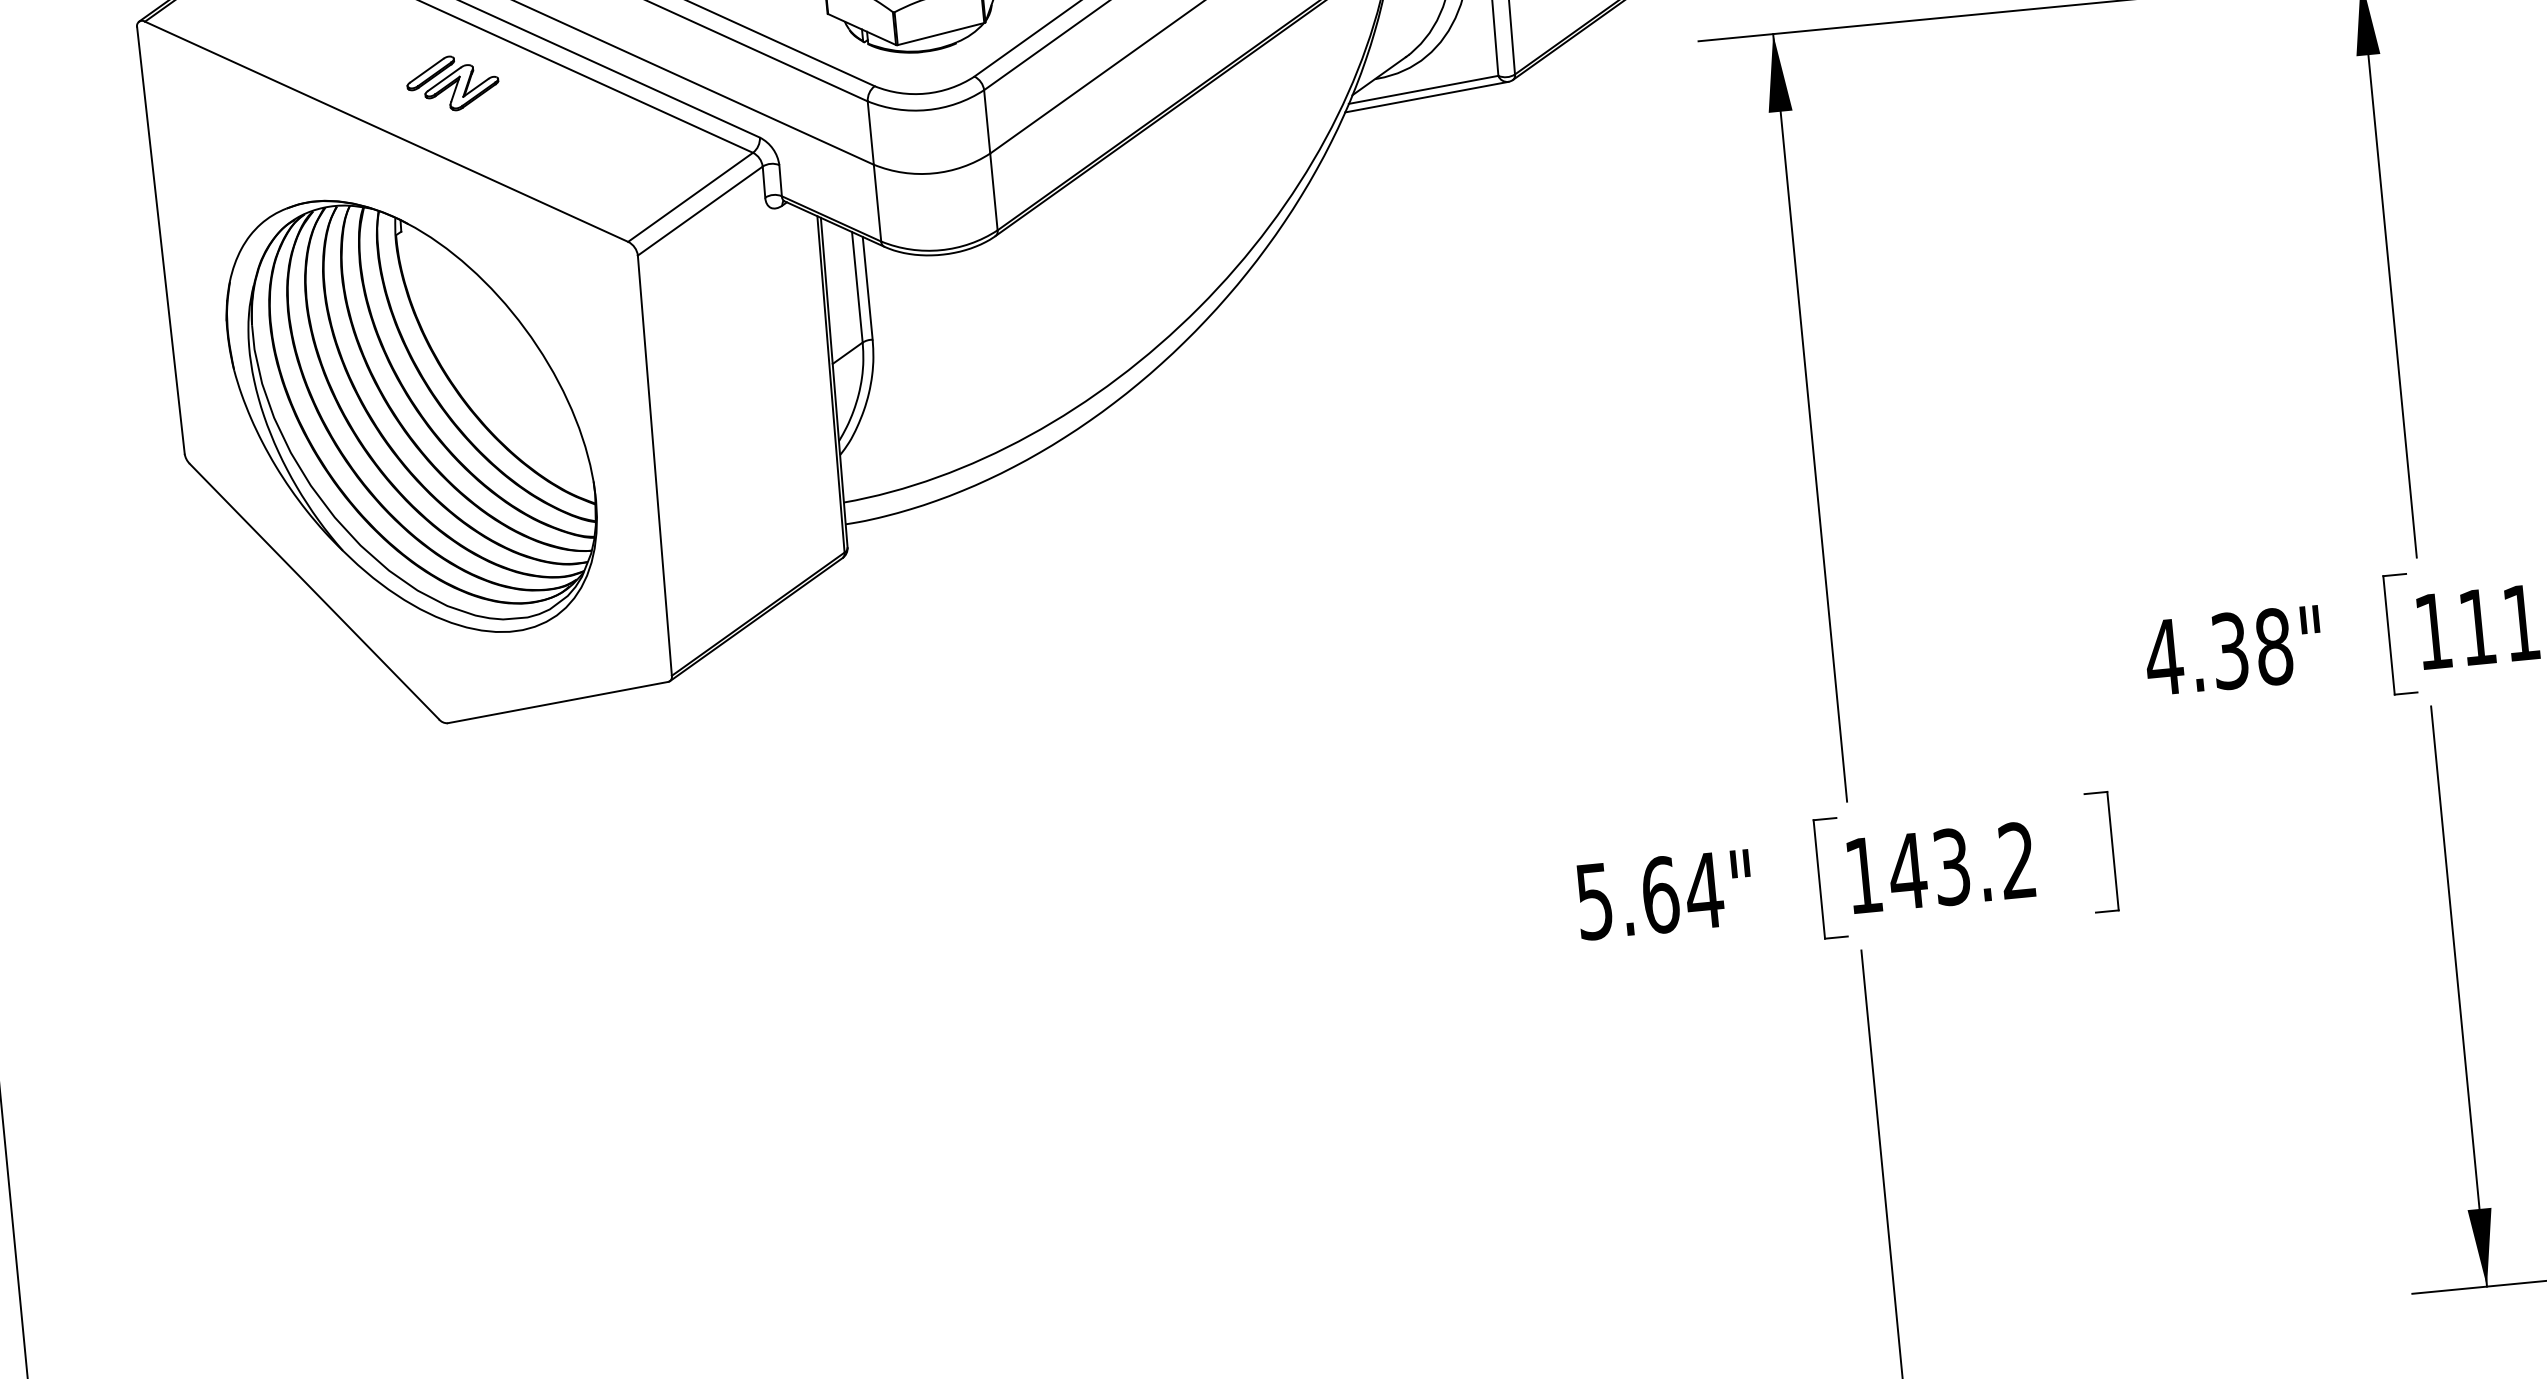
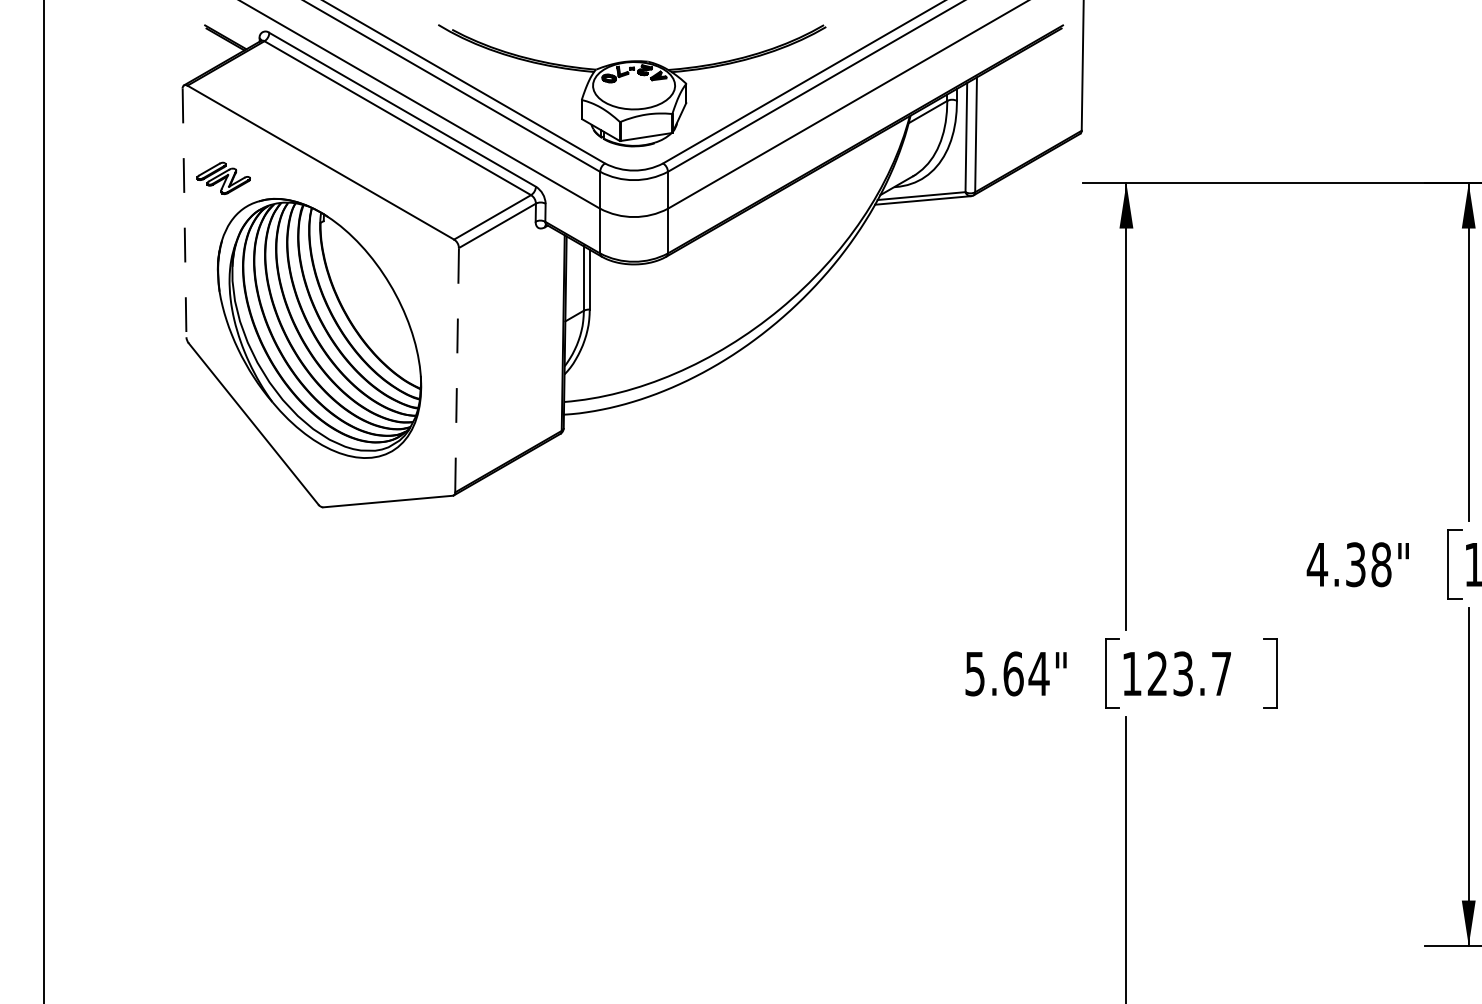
part: (452, 81) -> (223, 177), moved
line: (160, 241) -> (184, 213), solid -> dashed
line: (655, 464) -> (457, 369), solid -> dashed
text: (1960, 865) -> (1188, 673), 143.2 -> 123.7

